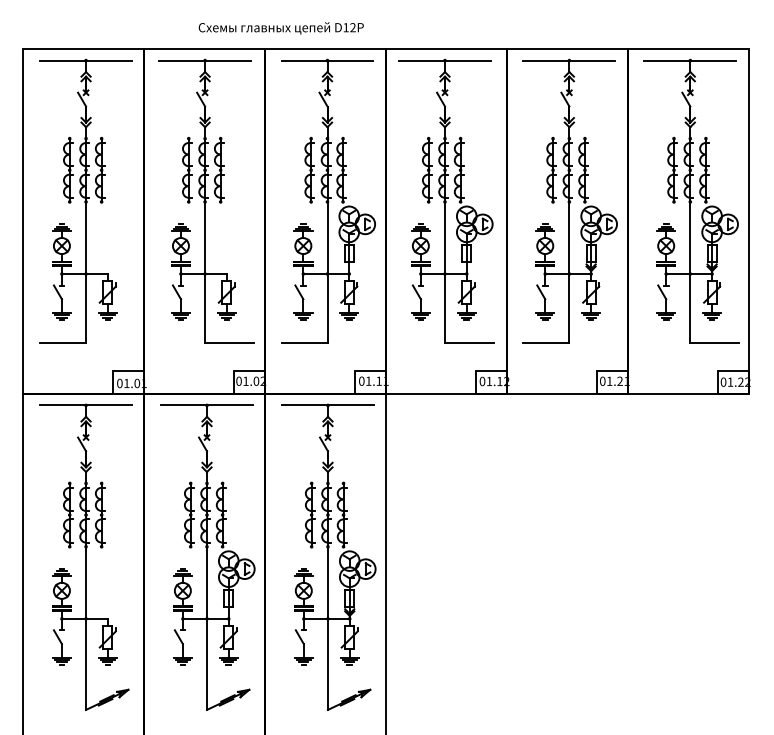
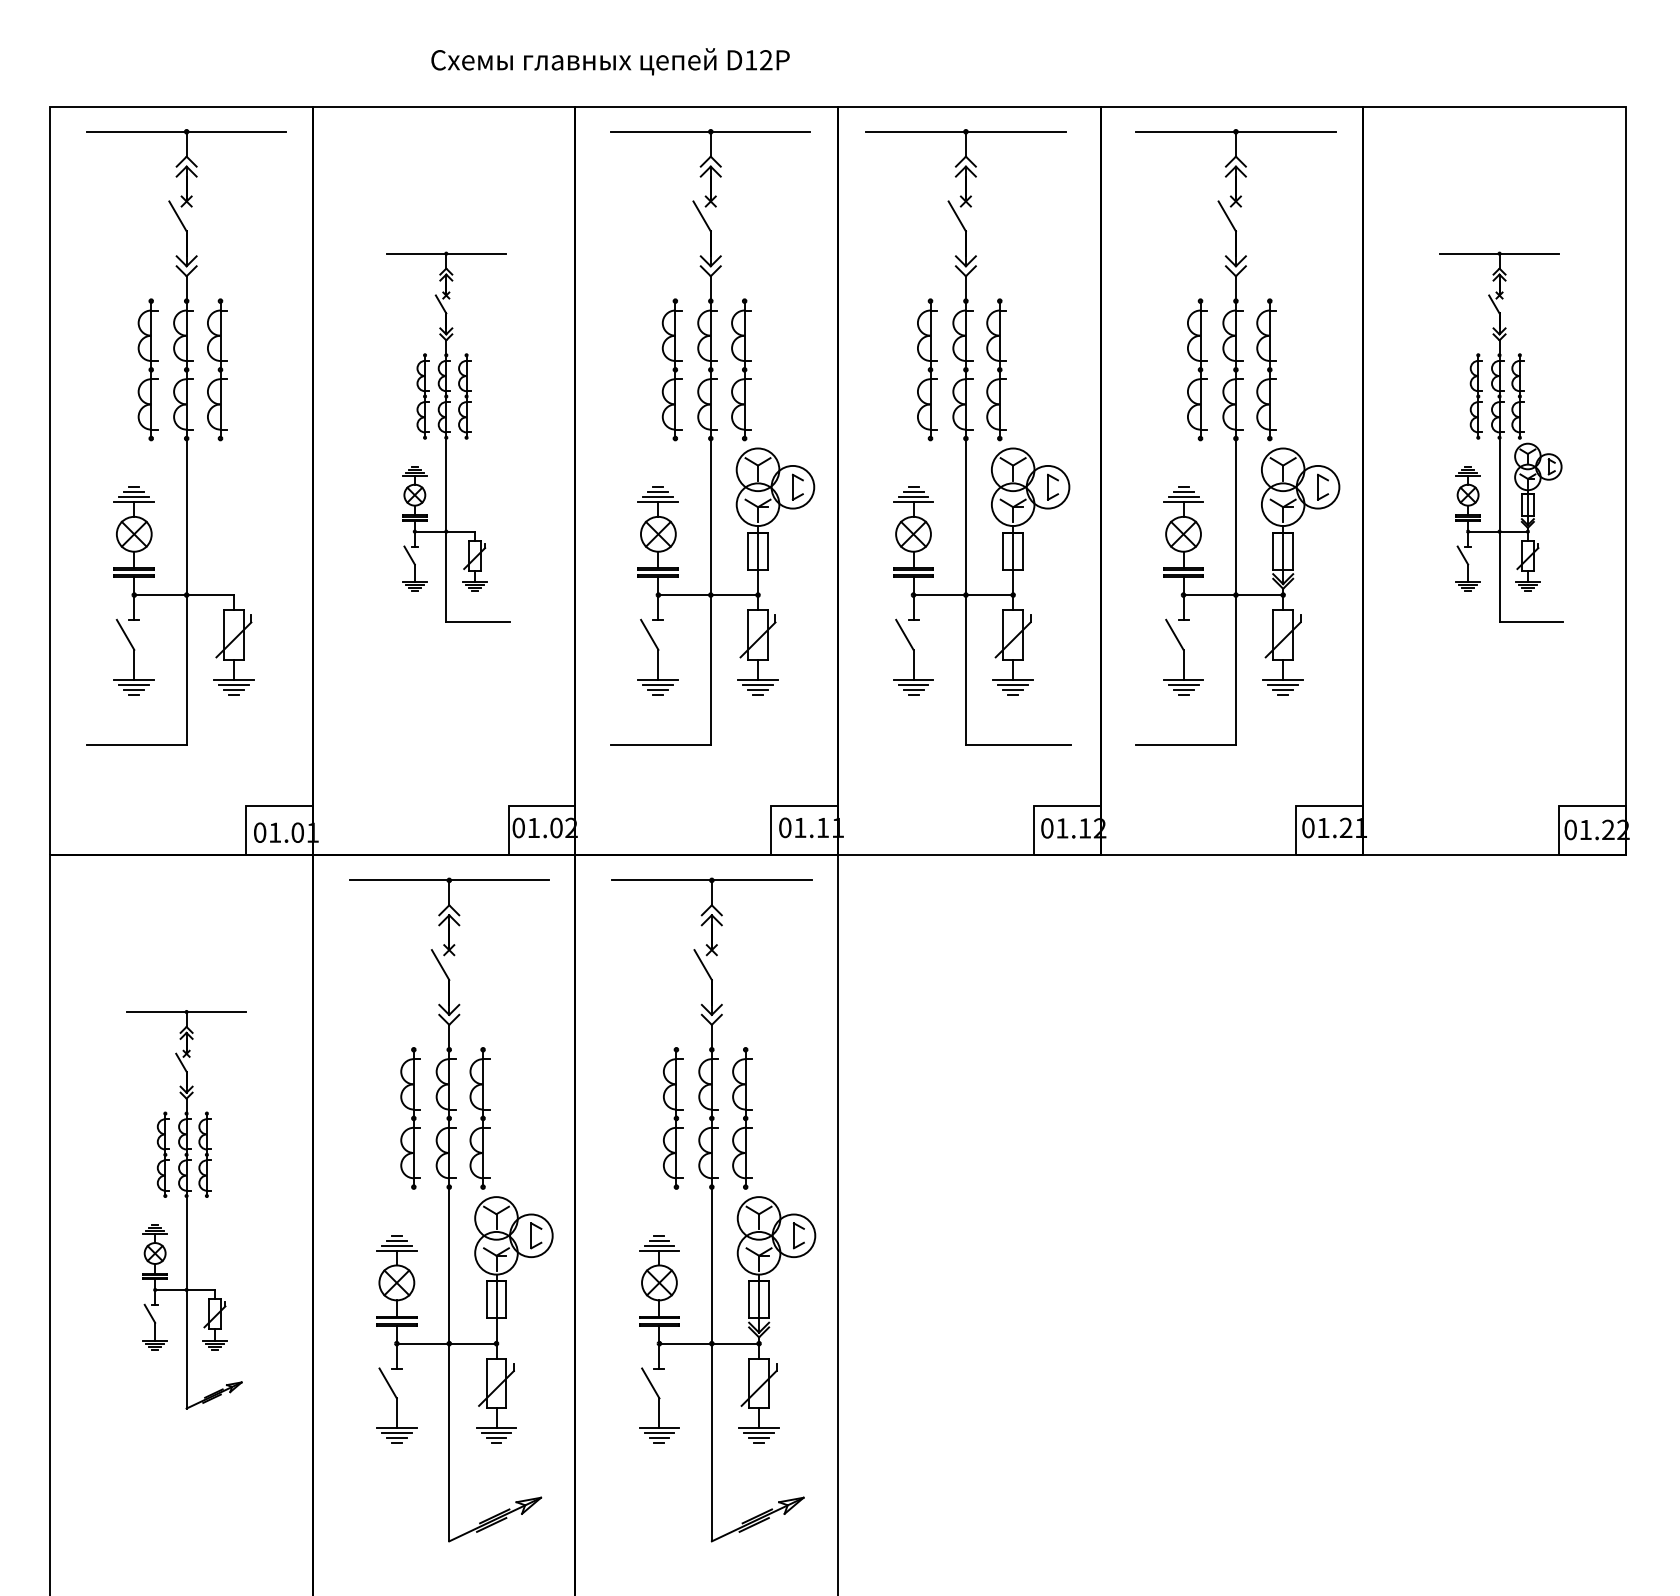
part: (206, 200) -> (448, 435), size x0.6
part: (691, 200) -> (1501, 435), size x0.6
part: (85, 556) -> (185, 1208), size x0.6

